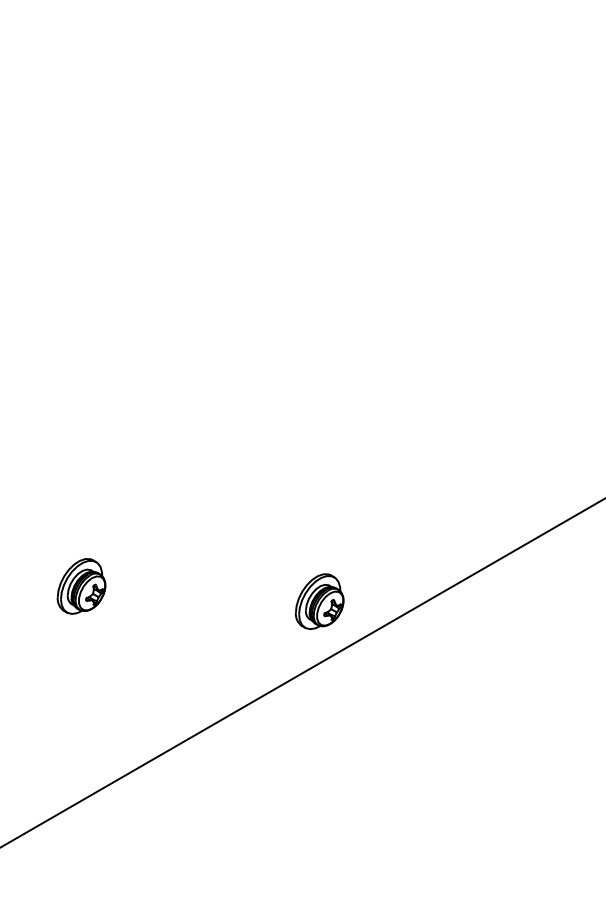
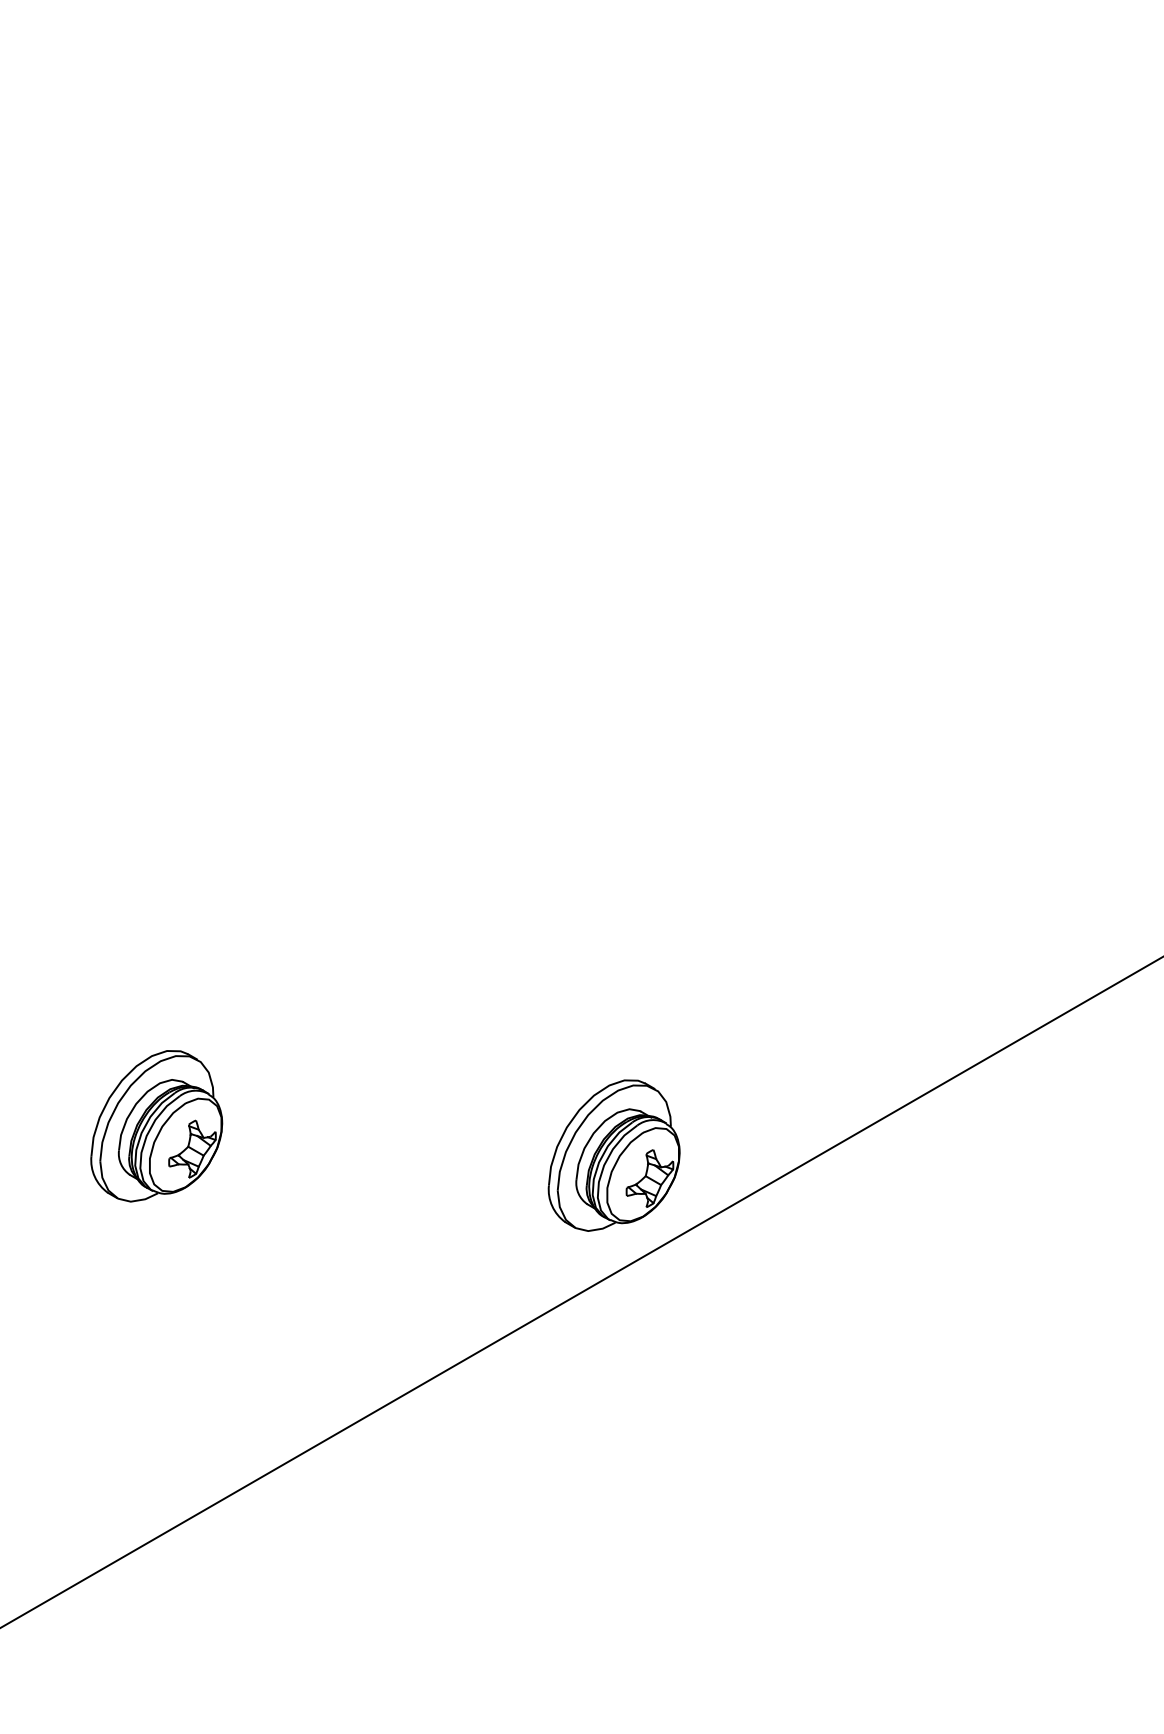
part: (81, 586) -> (156, 1126), size x1.43
part: (319, 601) -> (613, 1155), size x1.43

